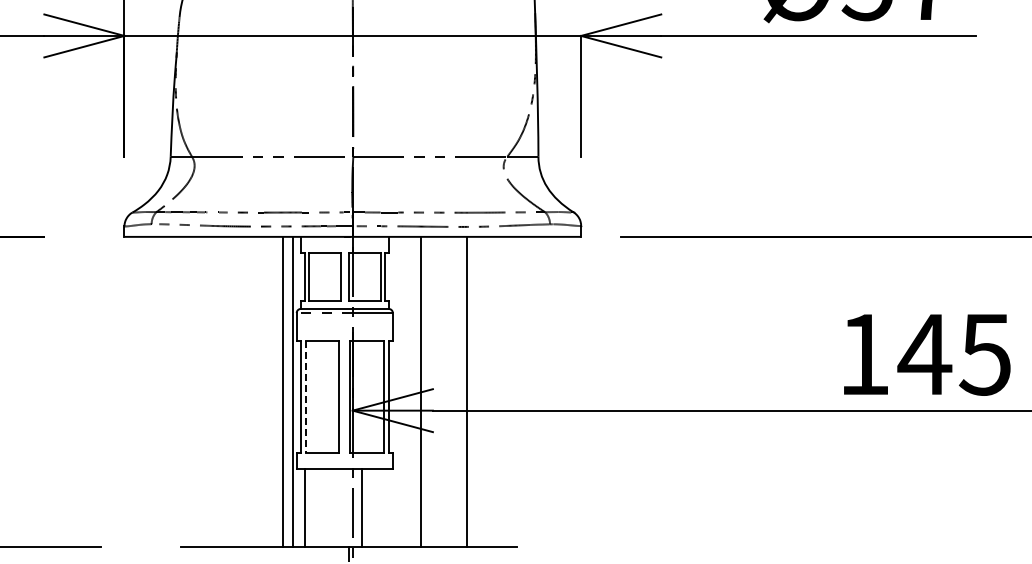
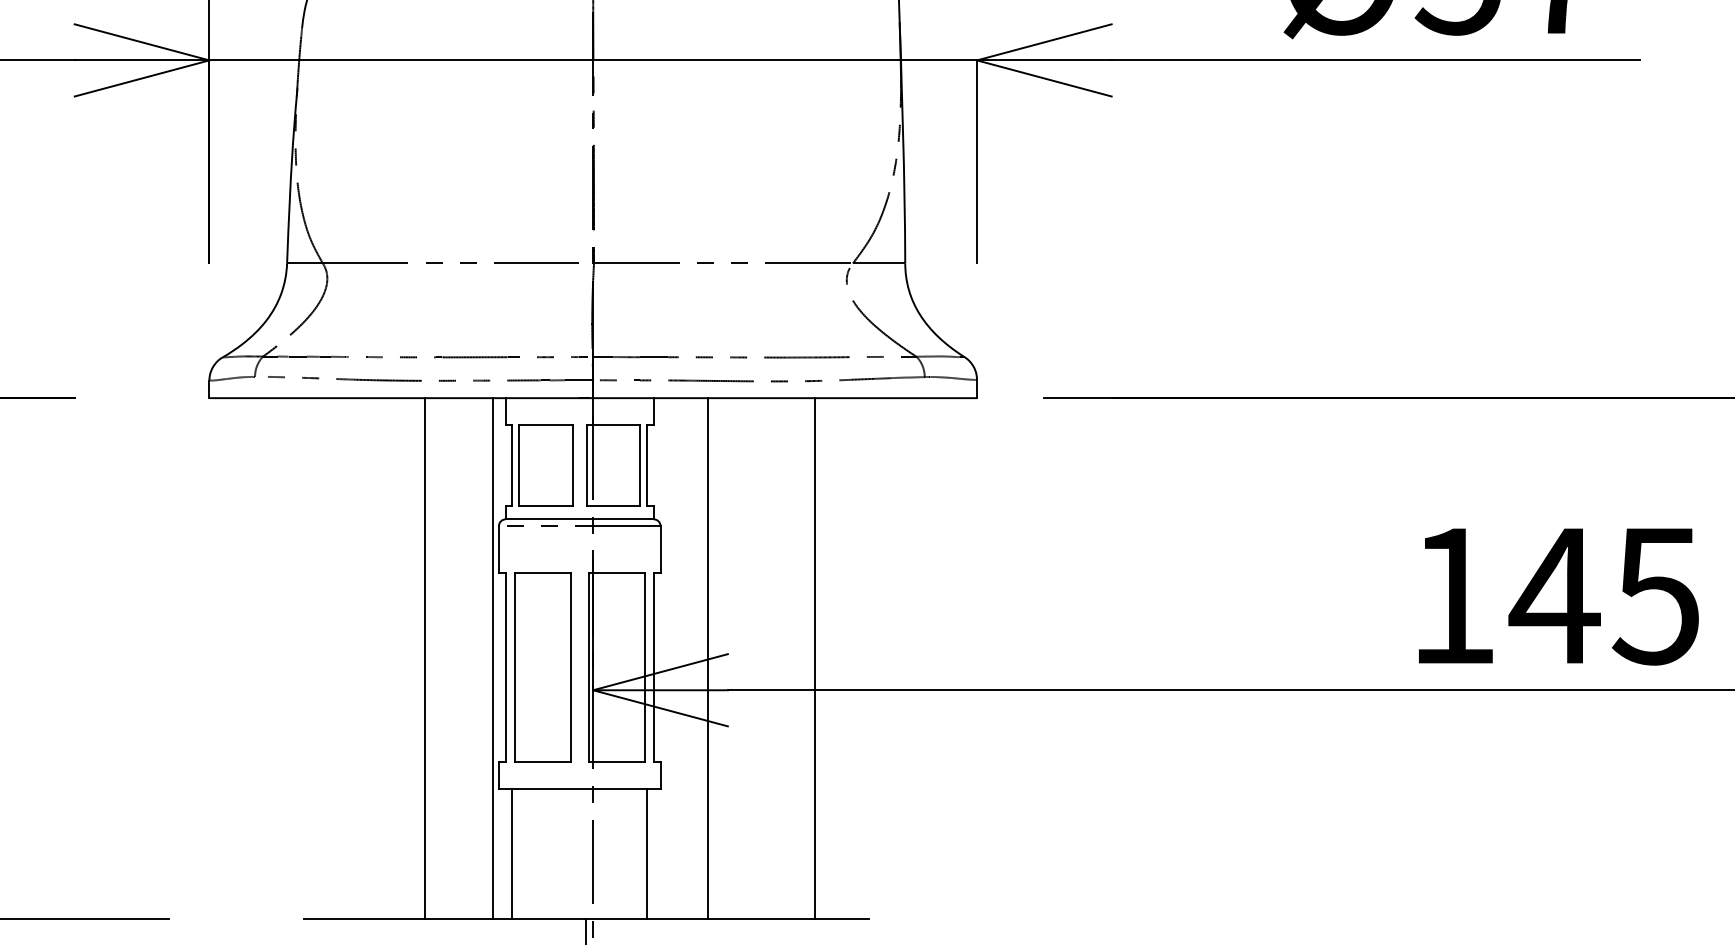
line: (282, 391) -> (424, 658), moved
line: (467, 391) -> (816, 658), moved
line: (306, 397) -> (515, 668), dashed -> solid
line: (361, 507) -> (646, 853), moved

